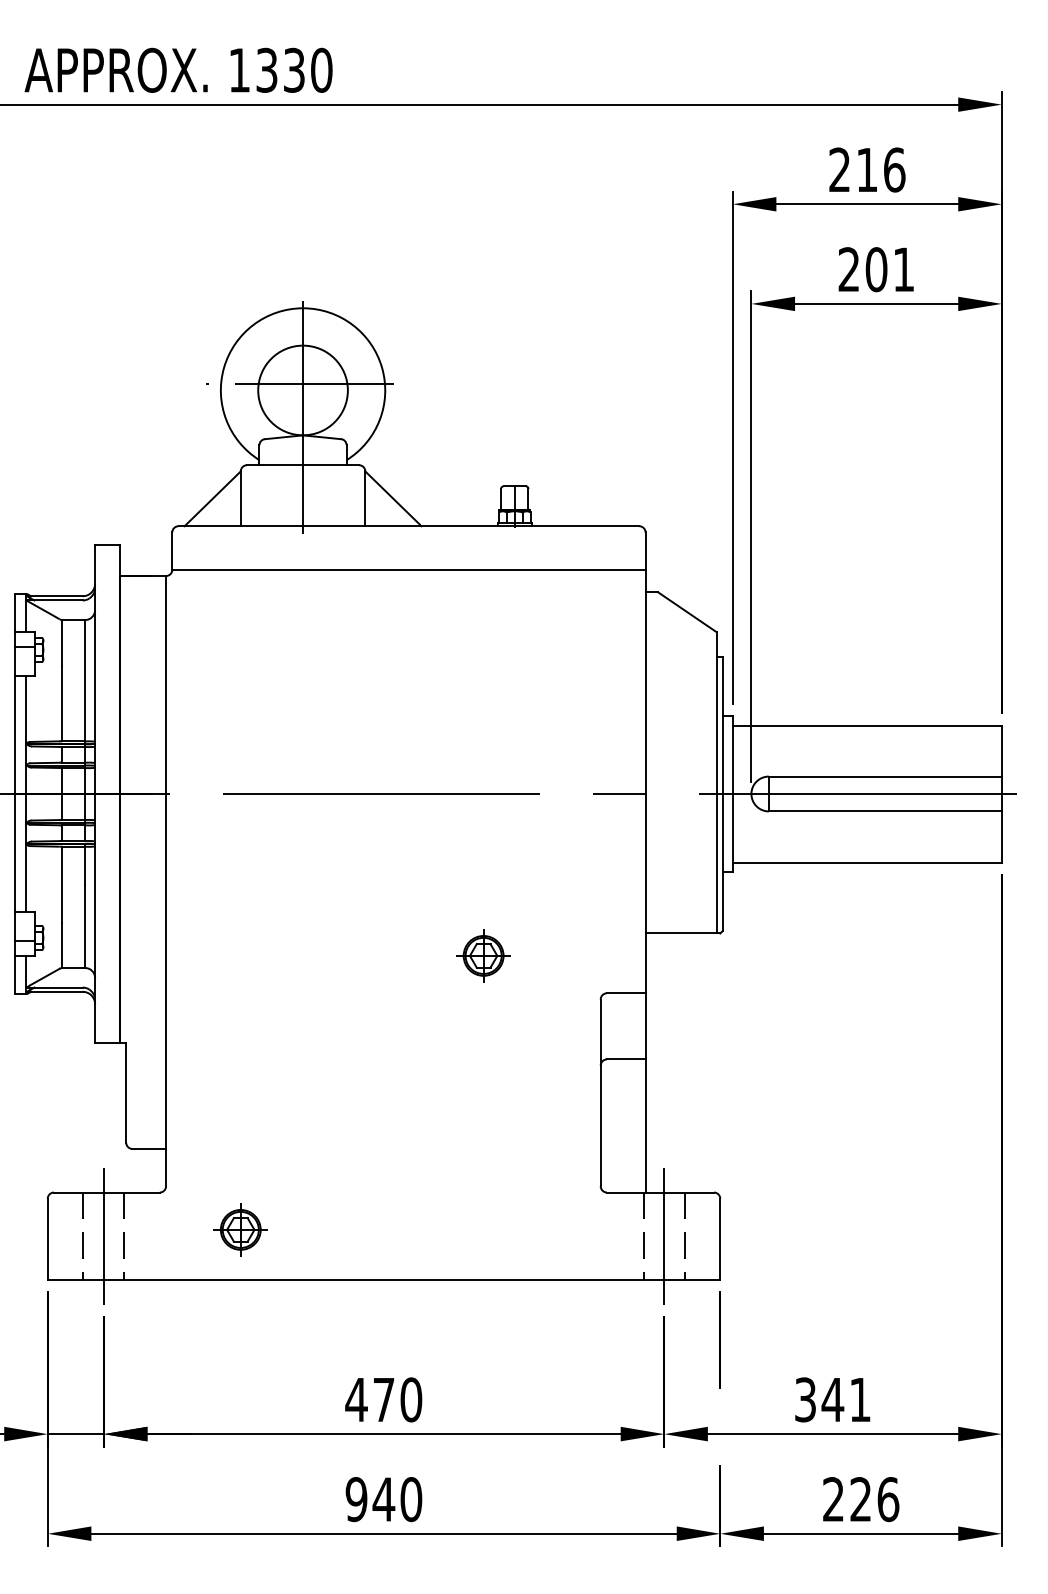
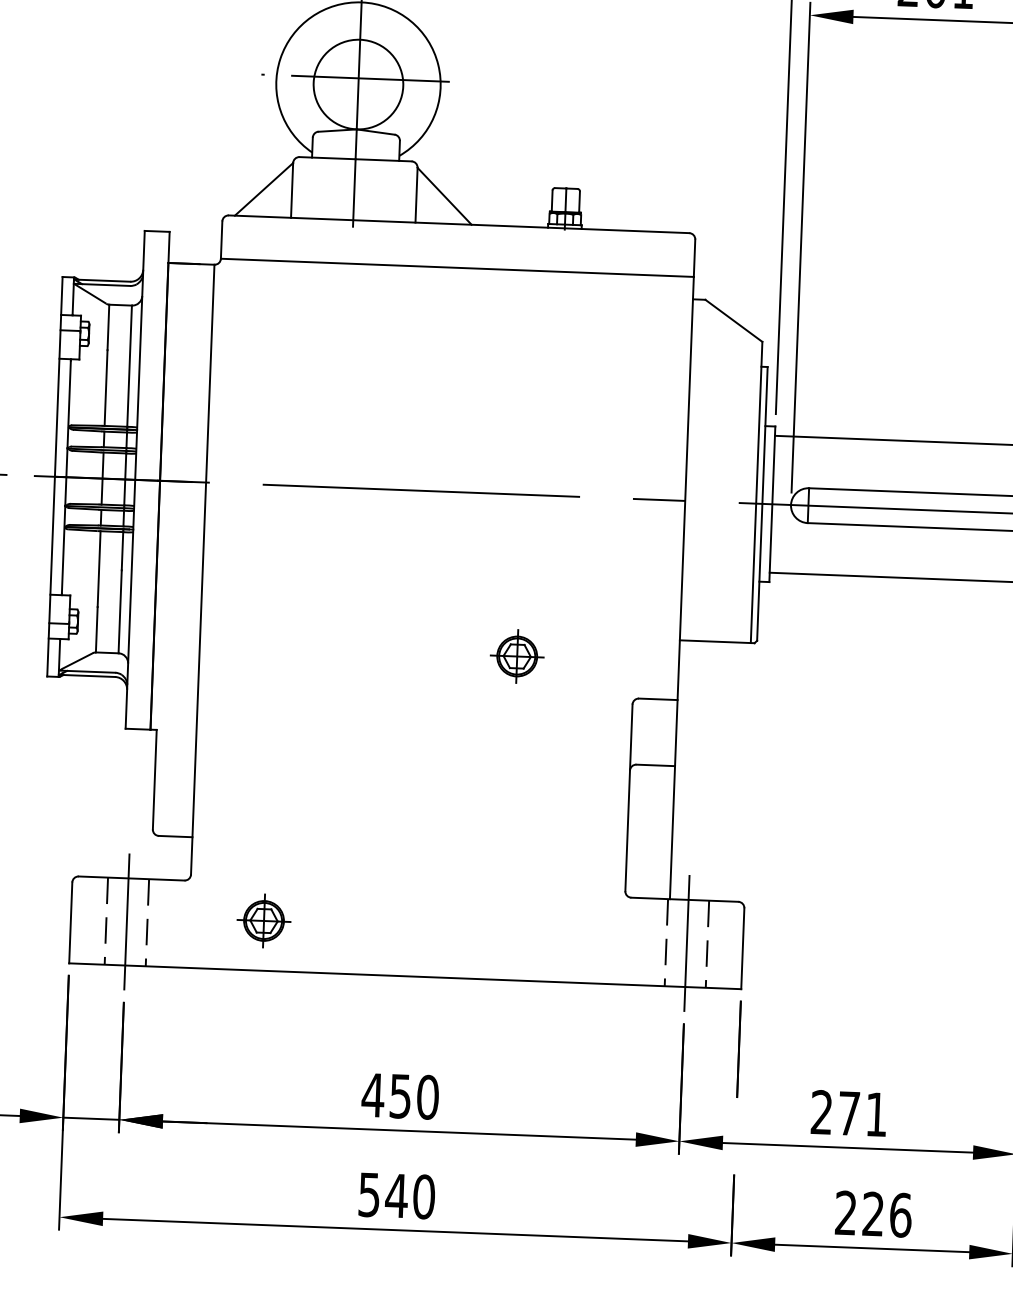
text: (819, 1399) -> (835, 1112), 341 -> 271
text: (383, 1400) -> (400, 1096), 470 -> 450
text: (356, 1499) -> (369, 1194), 940 -> 540

